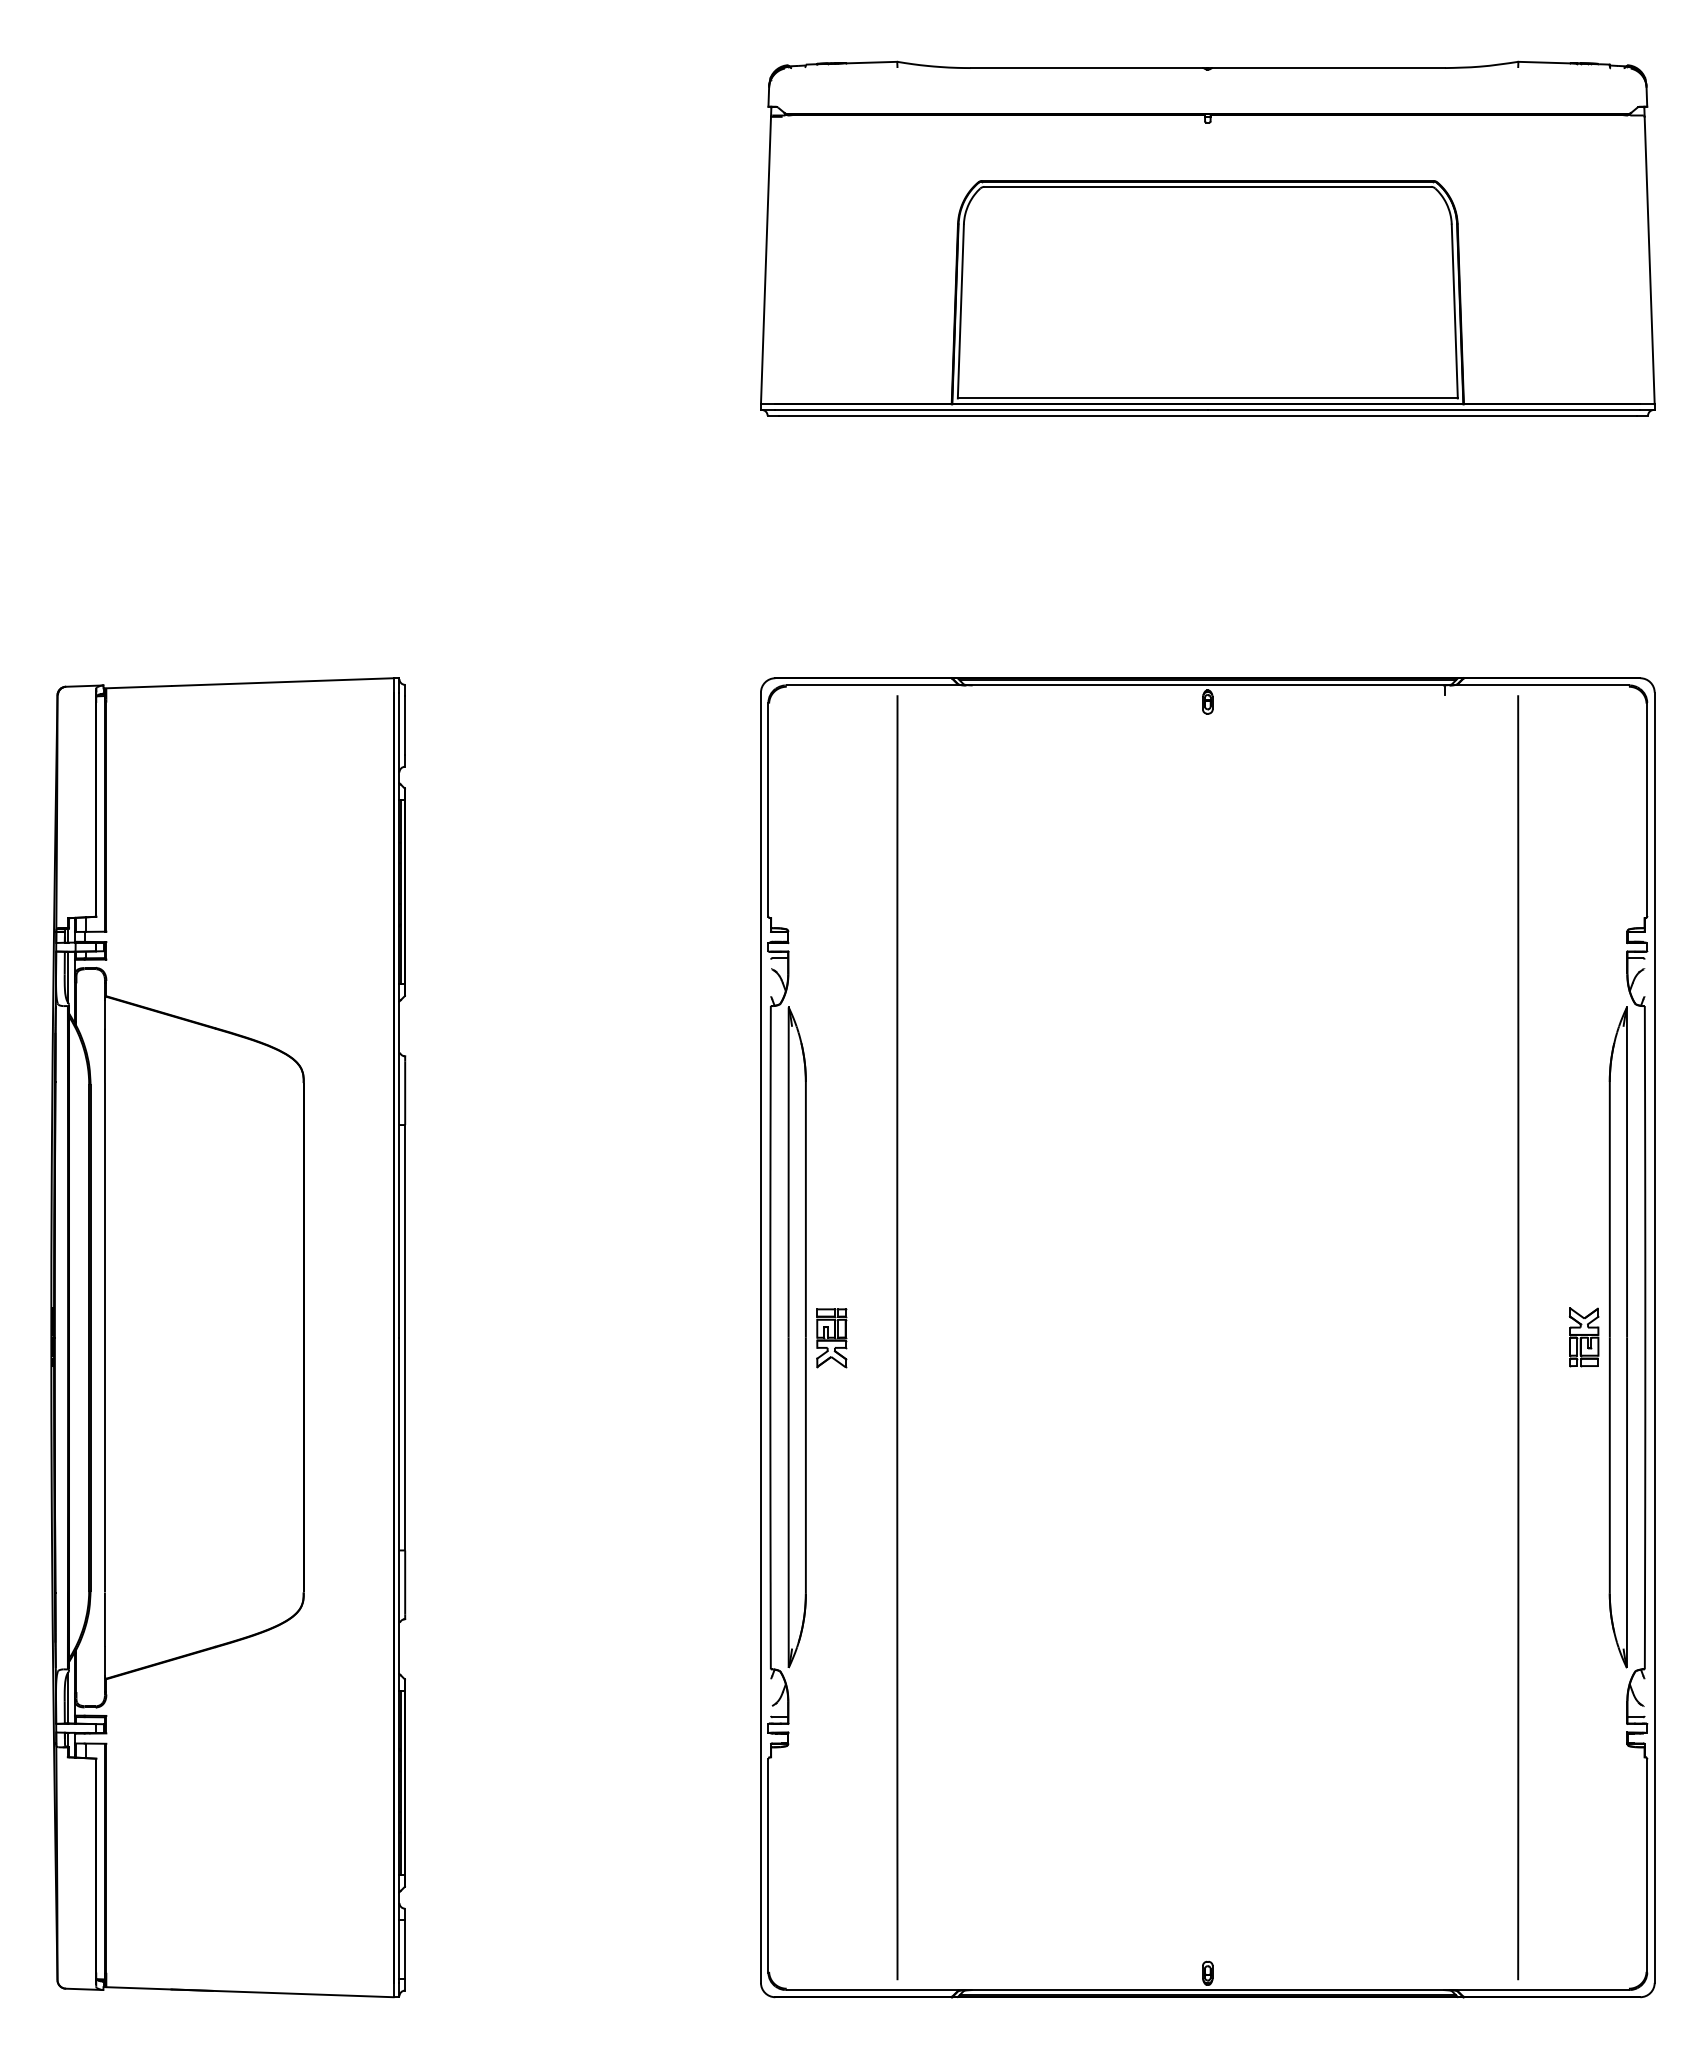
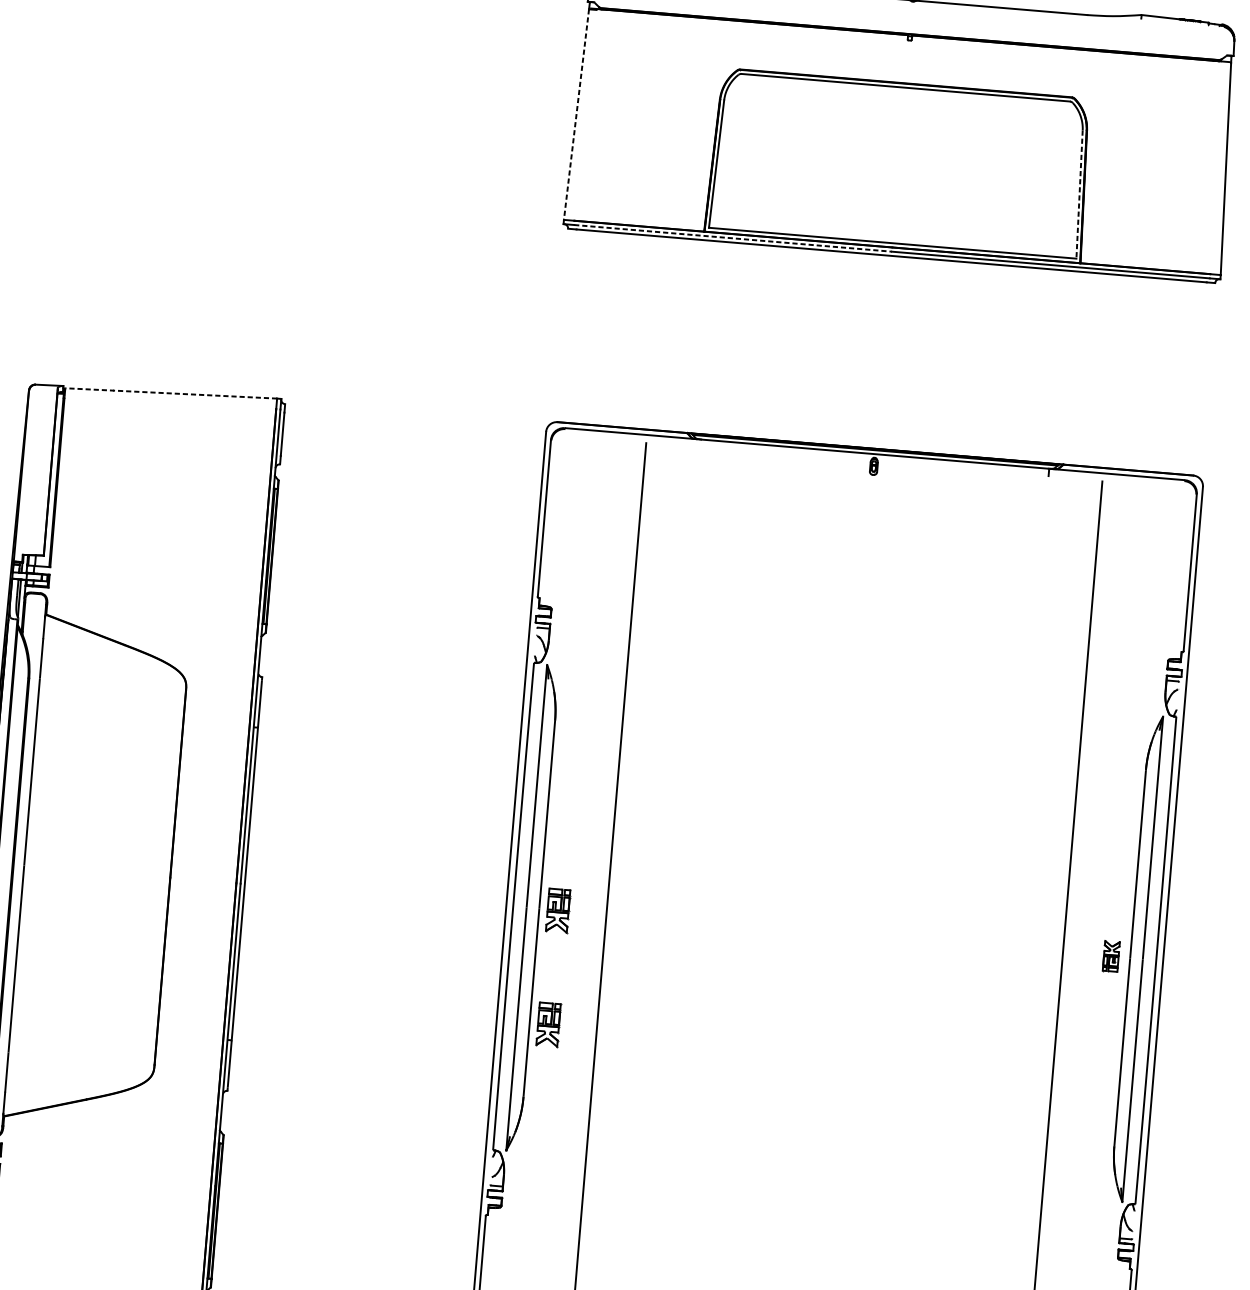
line: (765, 260) -> (576, 114), solid -> dashed
line: (1454, 311) -> (1079, 194), solid -> dashed
line: (992, 409) -> (733, 238), solid -> dashed
line: (250, 683) -> (171, 393), solid -> dashed
part: (1583, 1337) -> (1110, 956), size x0.7
part: (831, 1493) -> (548, 1024), added

